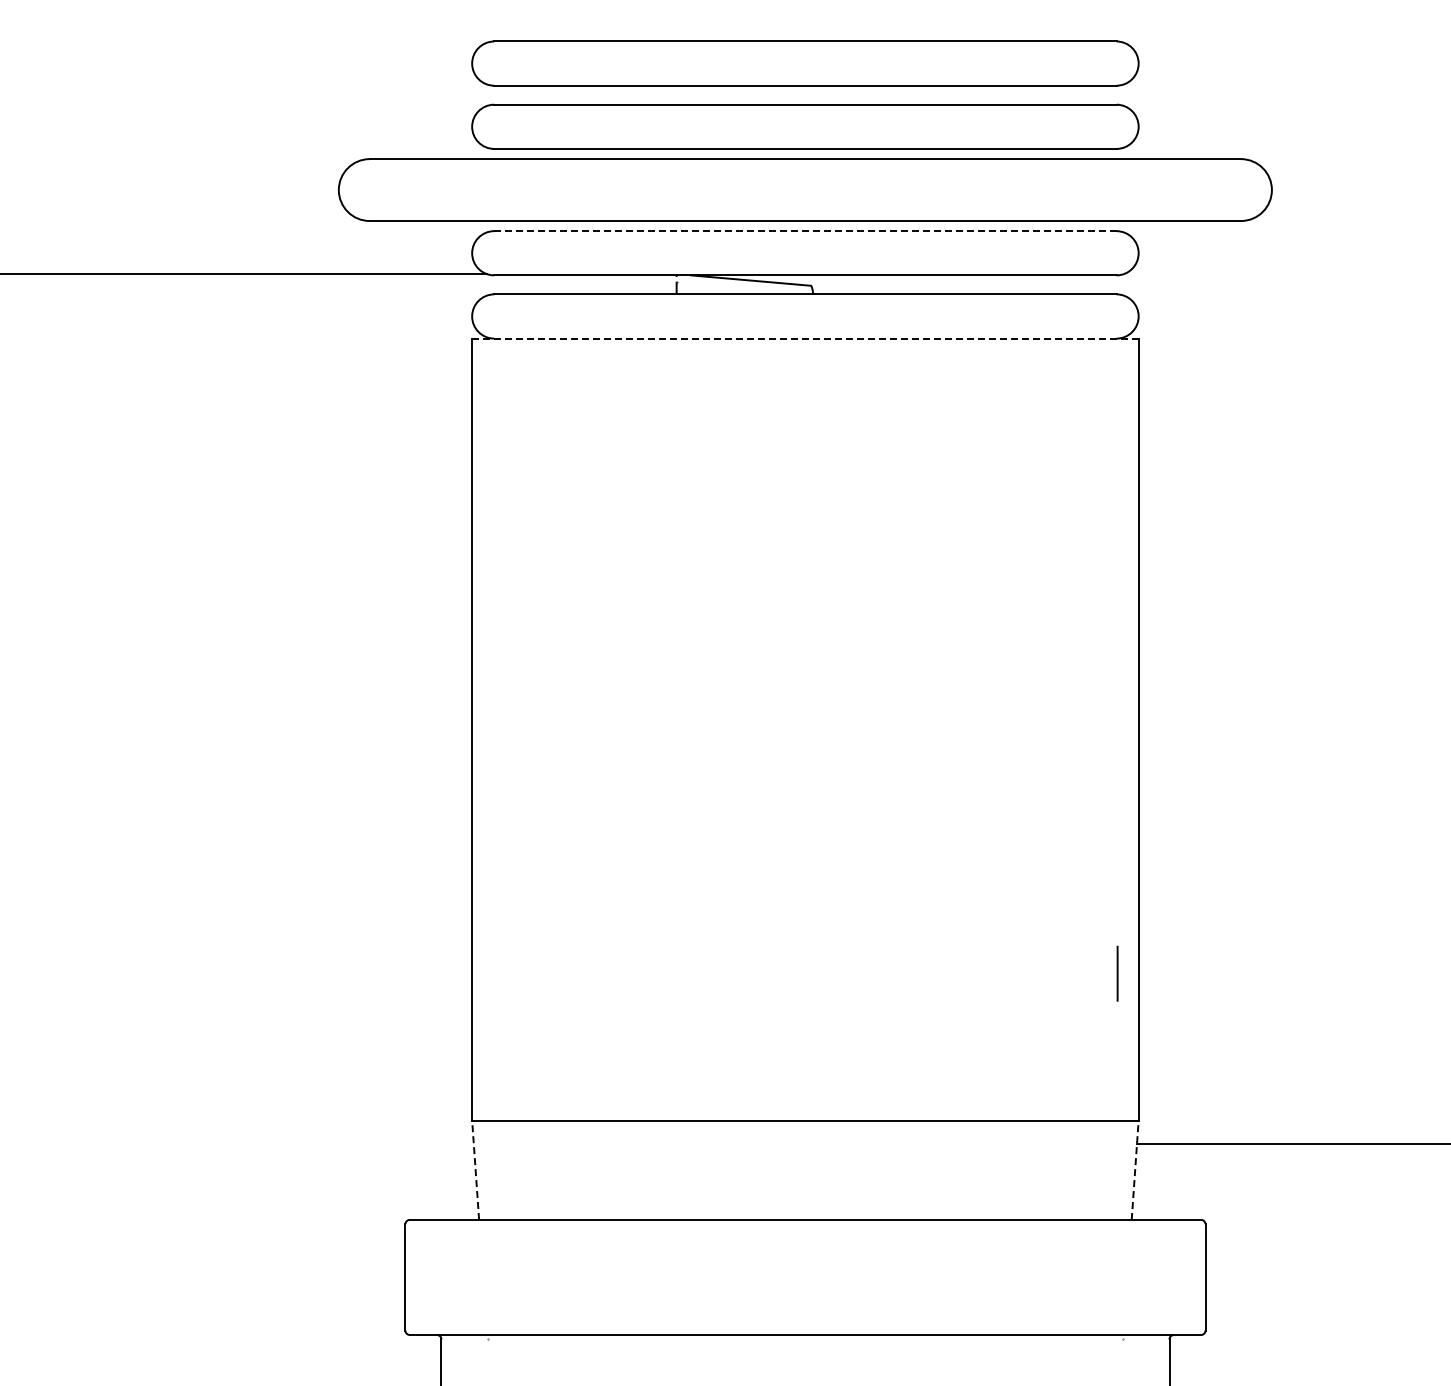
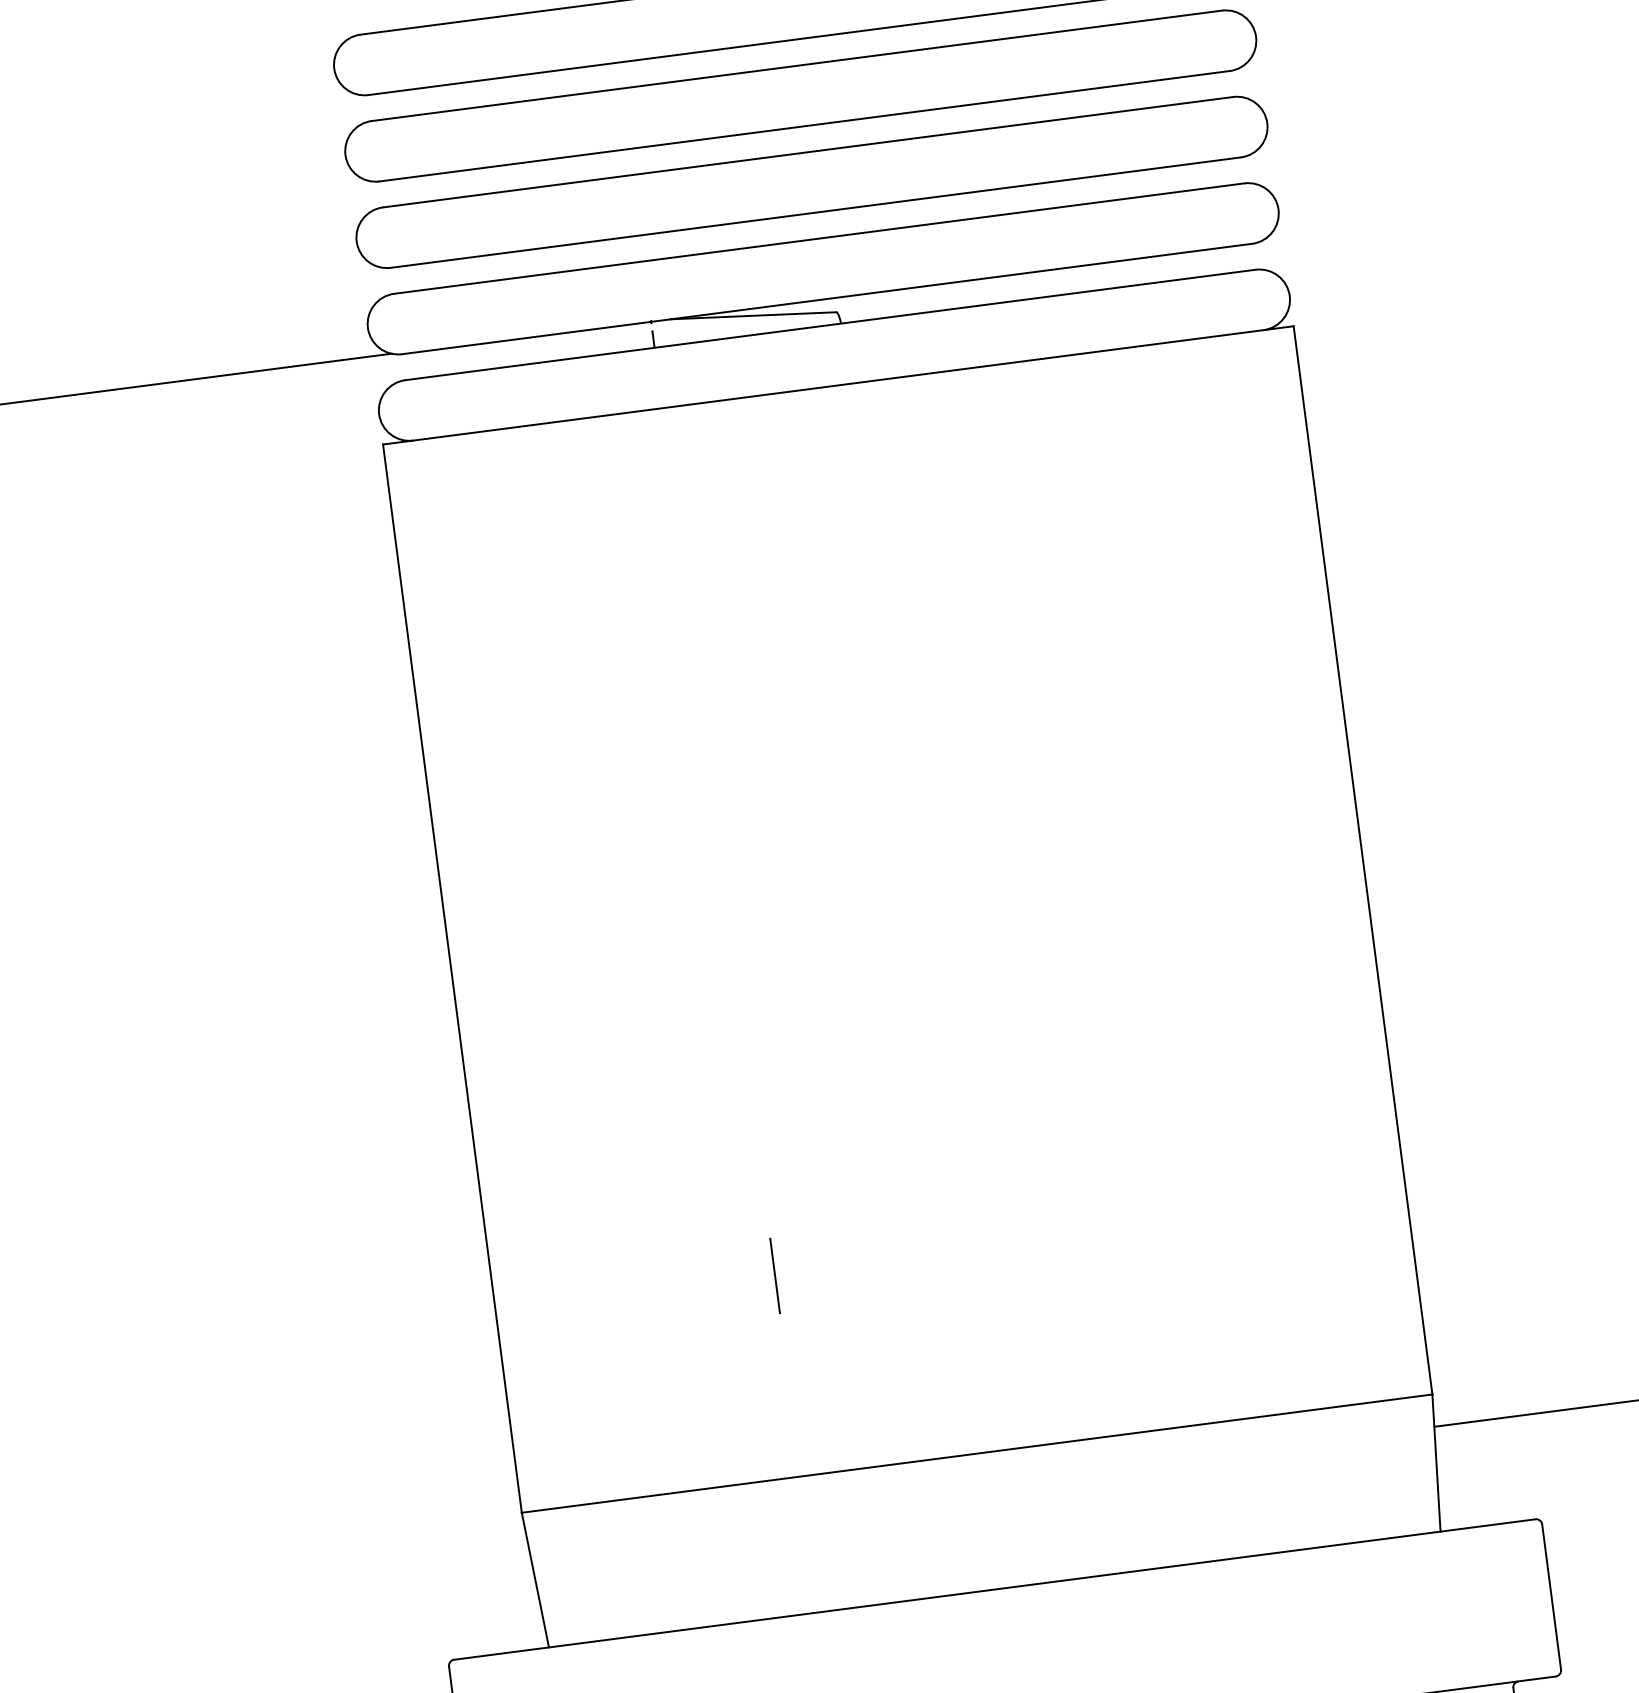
part: (805, 189) -> (812, 181), size x0.71
line: (804, 231) -> (818, 239), dashed -> solid
line: (805, 338) -> (838, 385), dashed -> solid
line: (1117, 973) -> (774, 1275), moved
line: (475, 1170) -> (535, 1580), dashed -> solid
line: (1135, 1170) -> (1436, 1463), dashed -> solid

